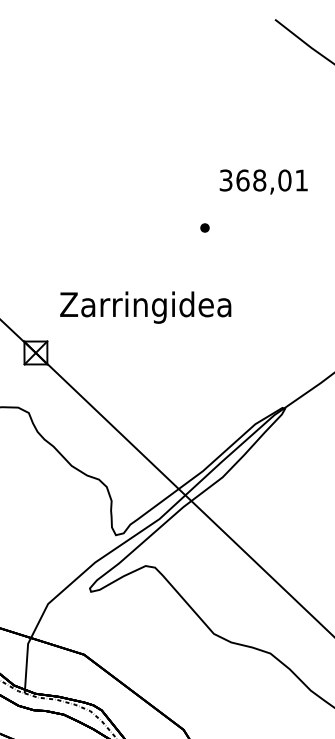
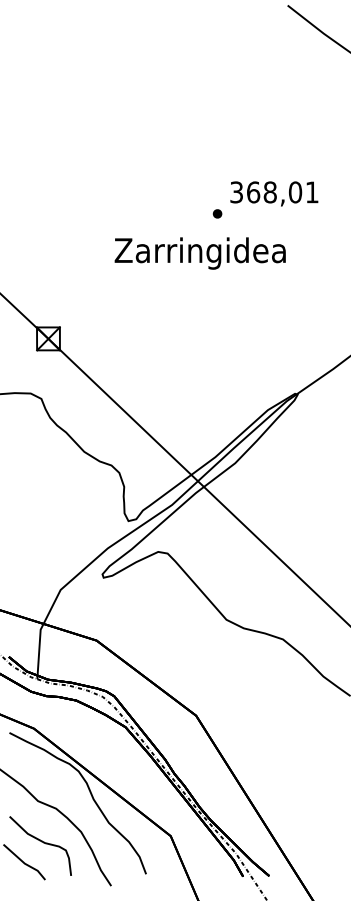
text: (263, 181) -> (274, 193), moved
text: (144, 307) -> (199, 253), moved

